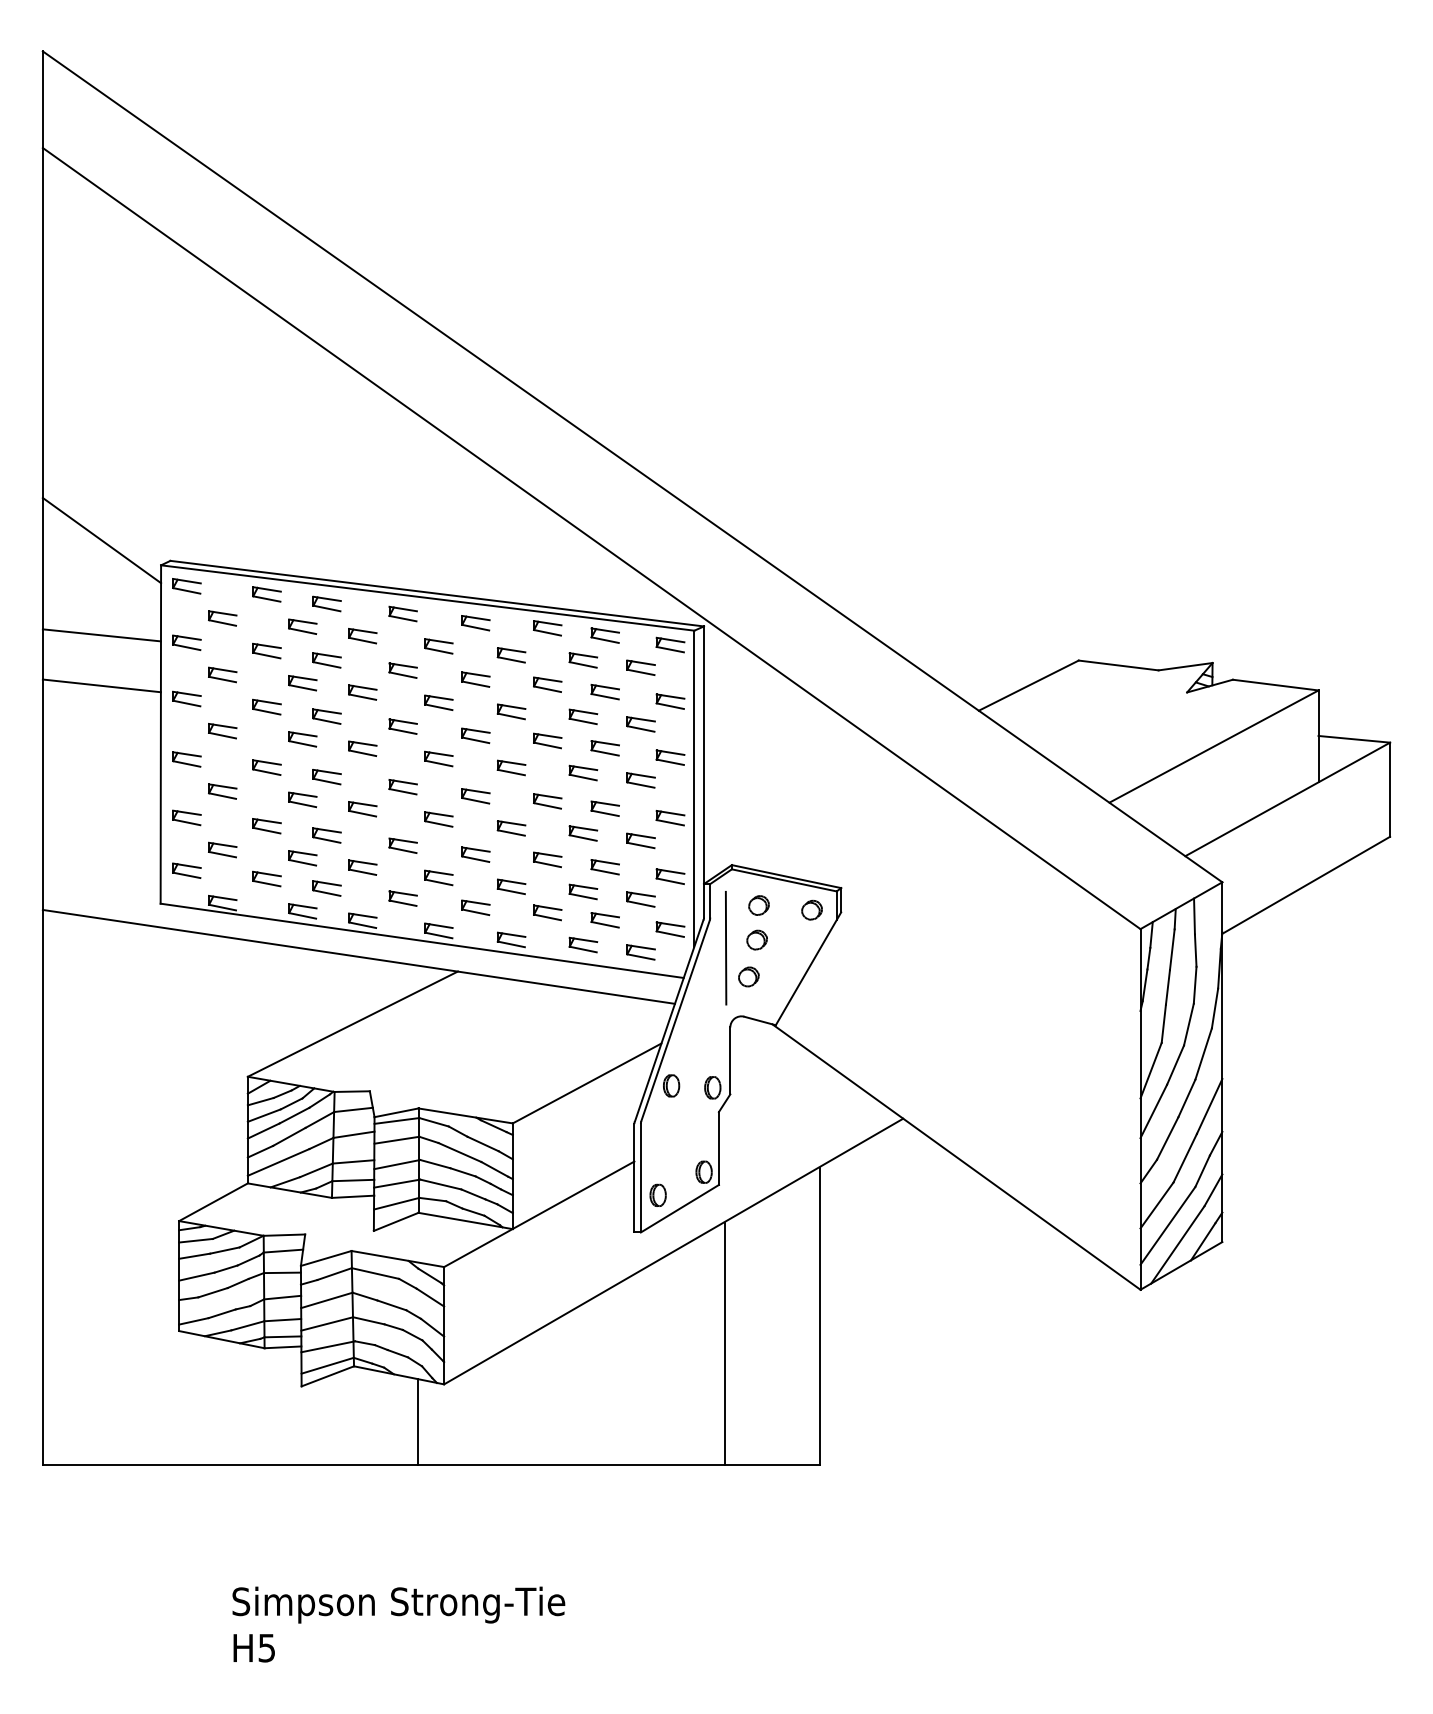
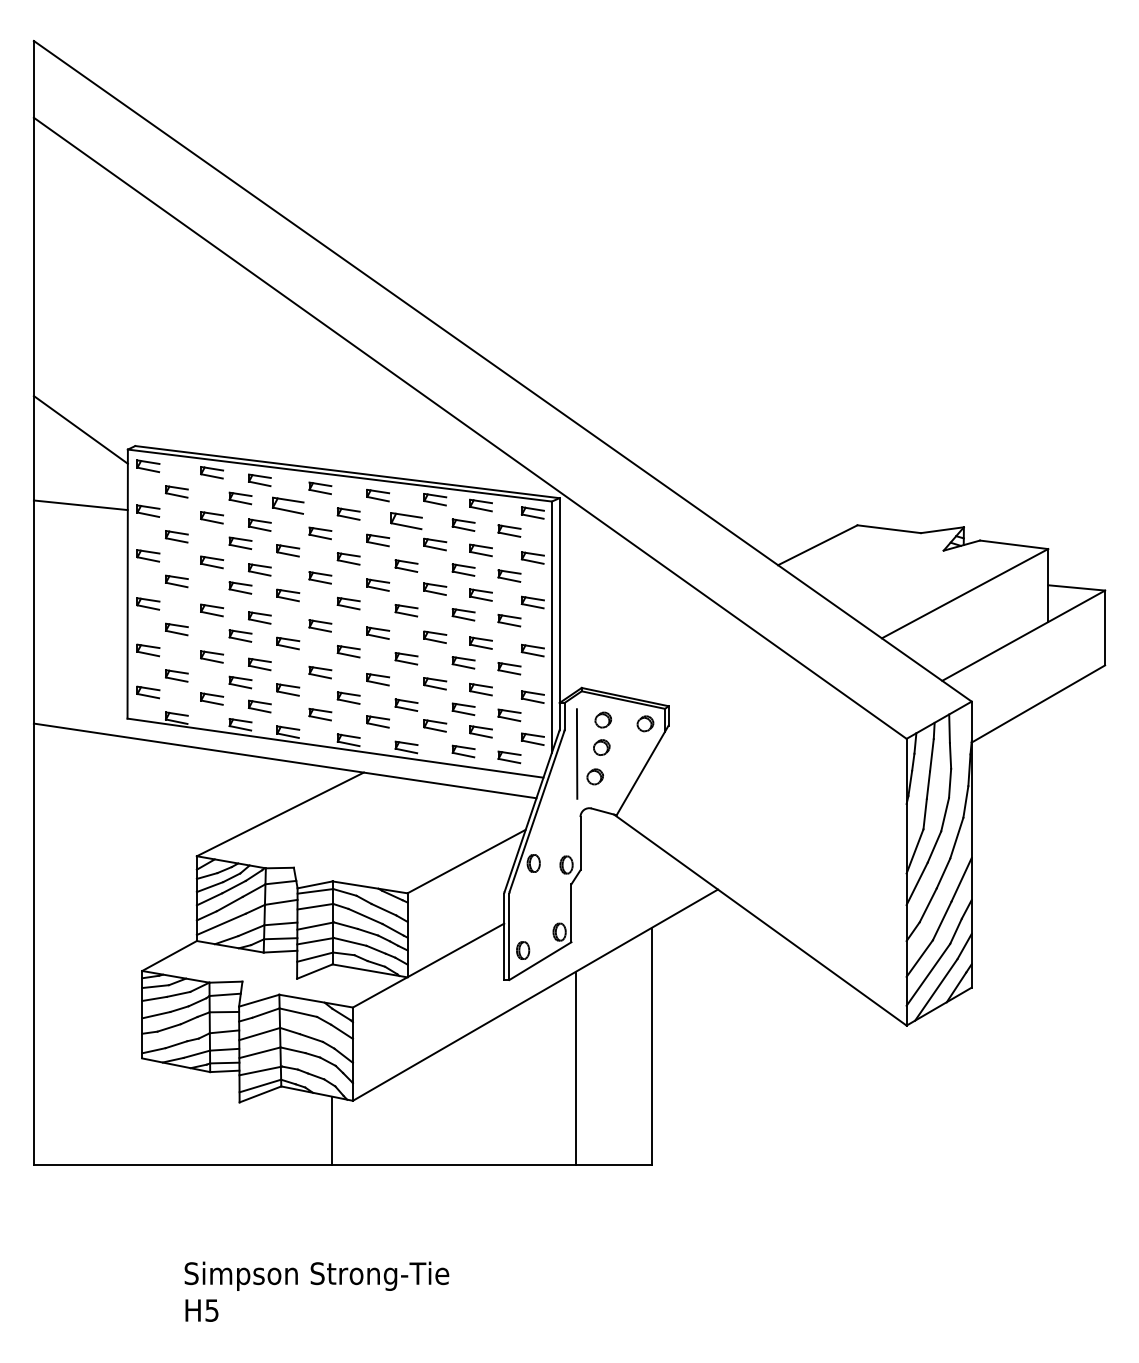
part: (362, 636) -> (288, 506), size x1.4
part: (511, 655) -> (406, 521), size x1.4
line: (101, 685) -> (80, 545), removed

